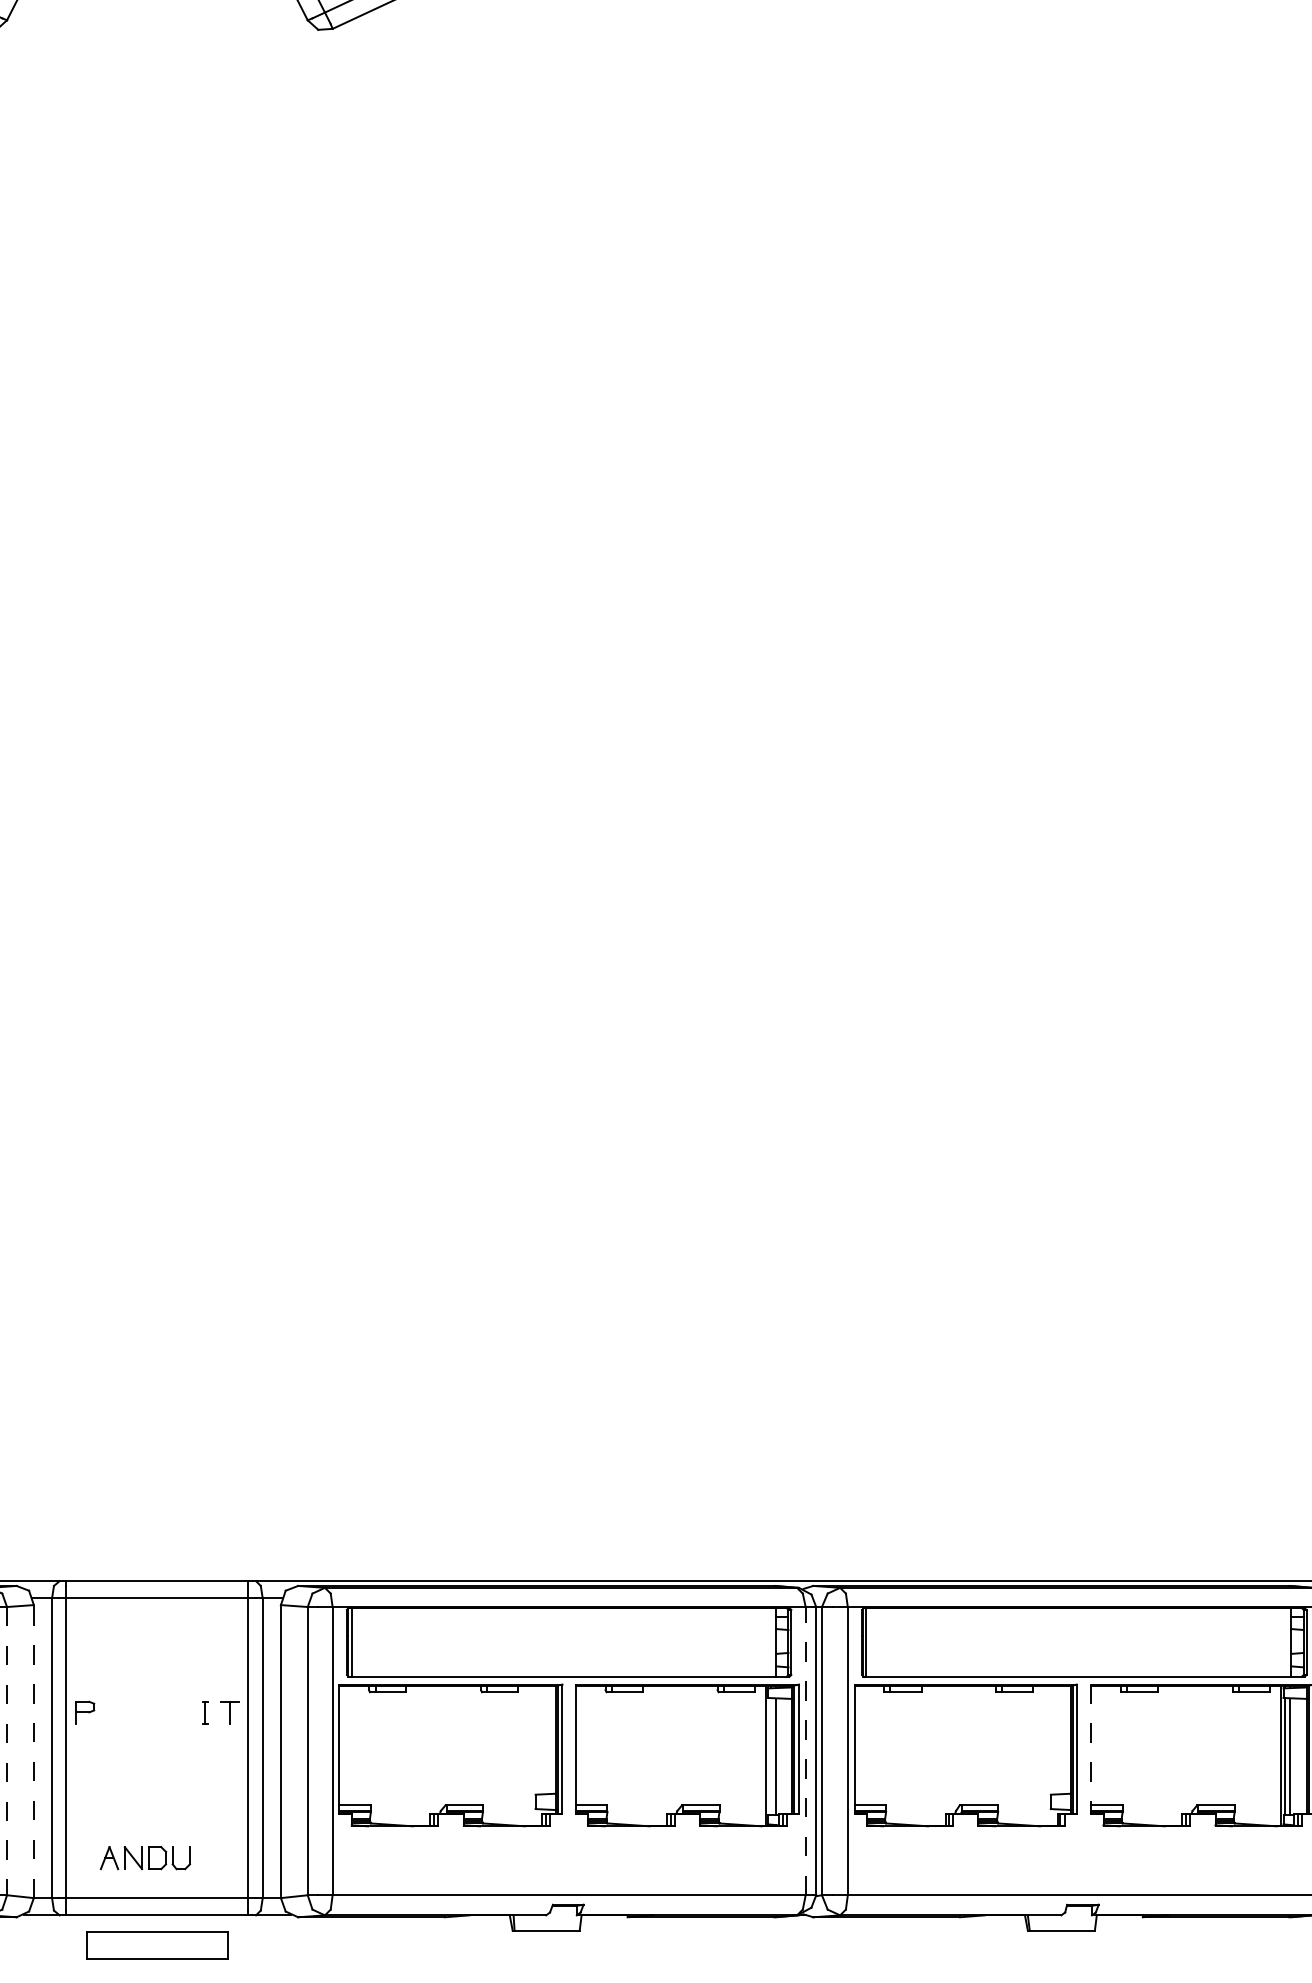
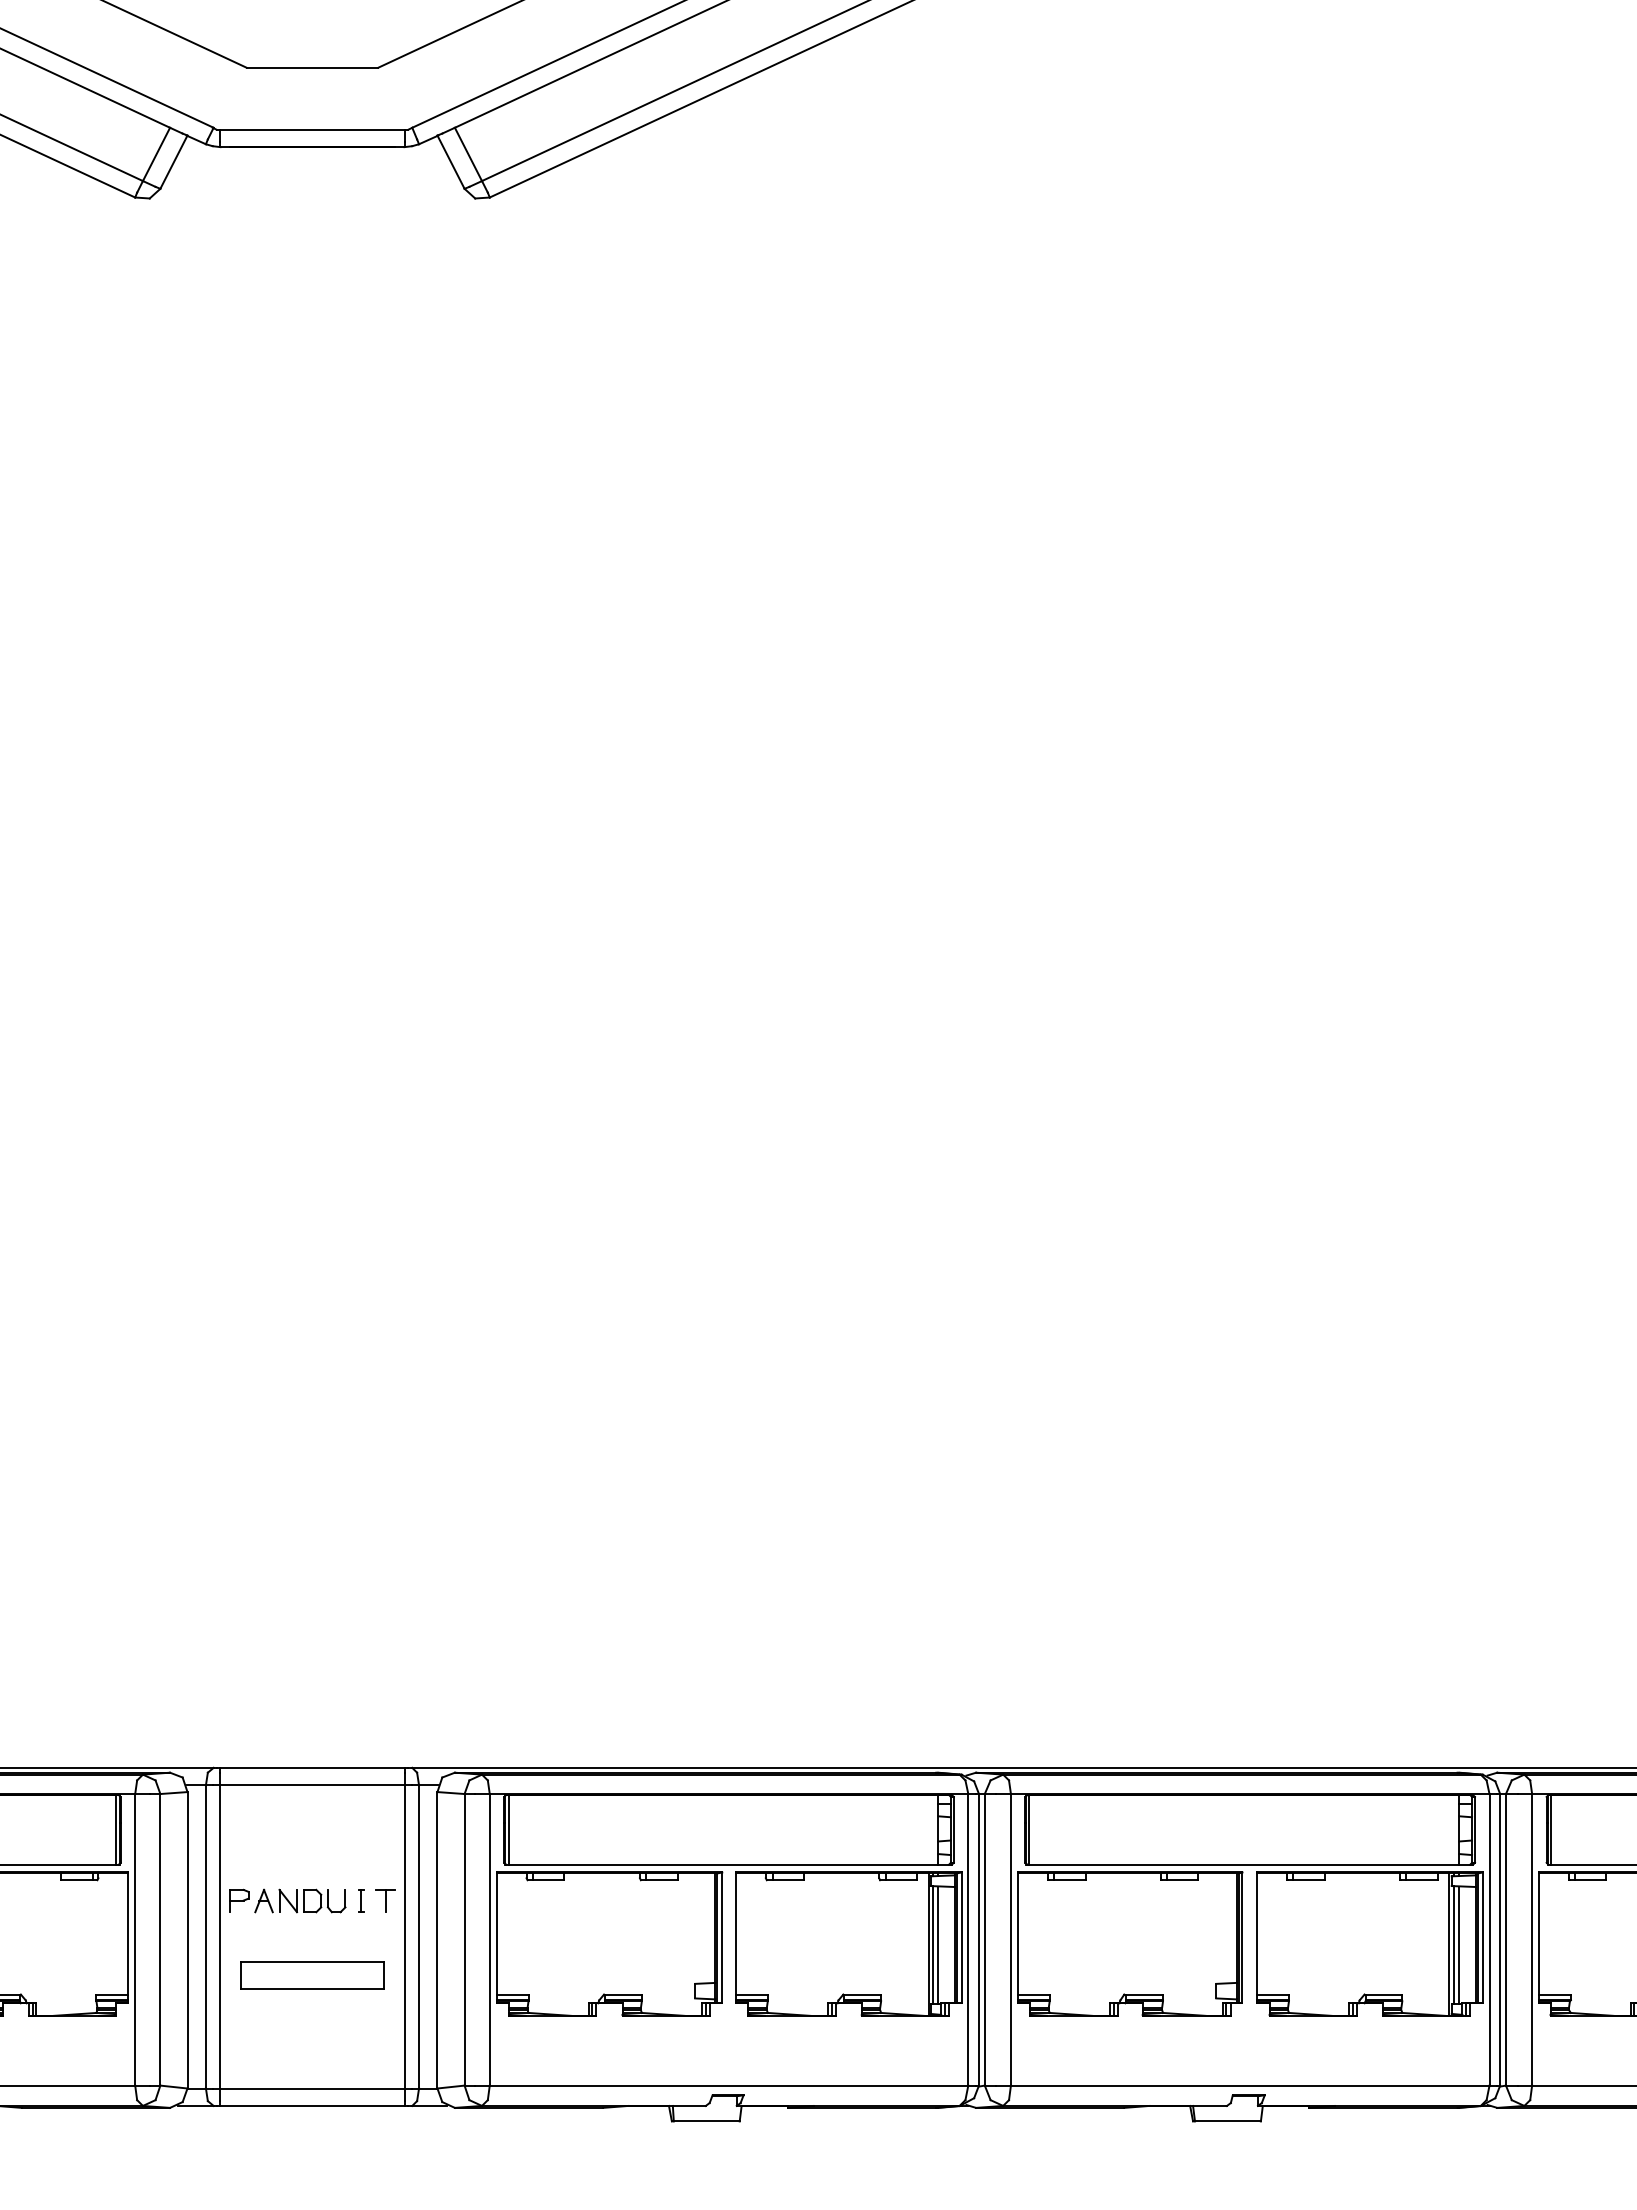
line: (1091, 1749) -> (1257, 1938), dashed -> solid
line: (7, 1750) -> (160, 1939), dashed -> solid
line: (33, 1750) -> (187, 1939), dashed -> solid
line: (805, 1750) -> (968, 1939), dashed -> solid
line: (771, 1756) -> (933, 1945), added
part: (145, 1857) -> (300, 1900), moved
part: (157, 1945) -> (312, 1975), moved

